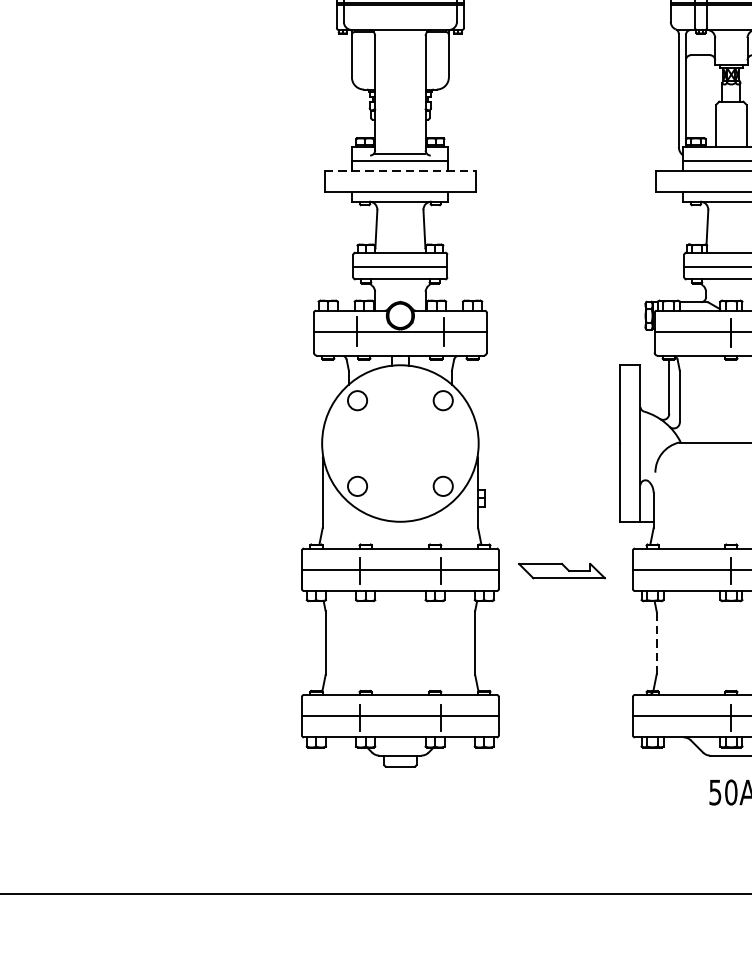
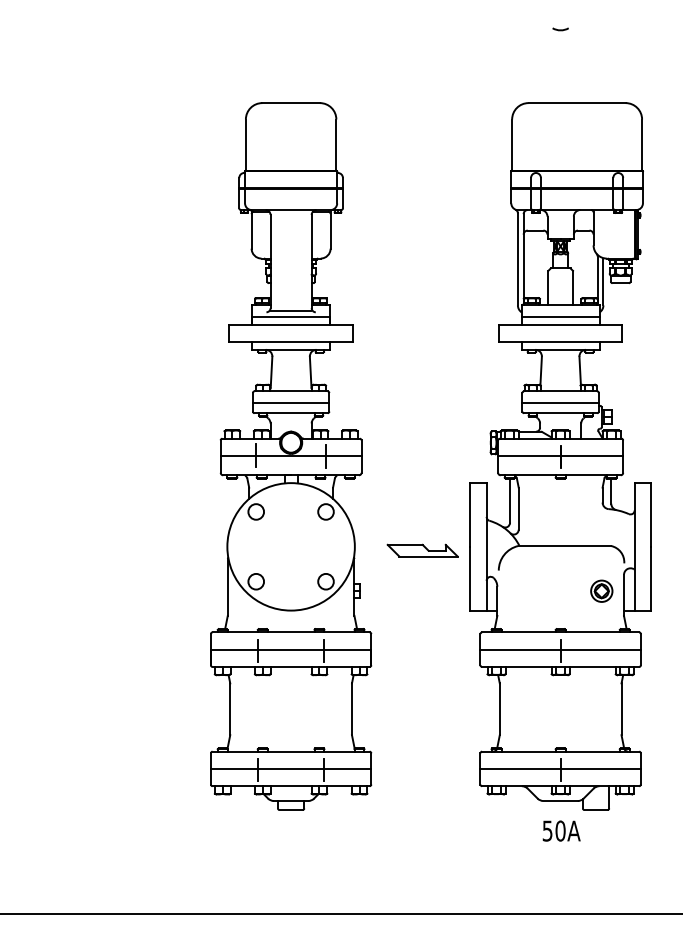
line: (400, 171) -> (291, 325), dashed -> solid
part: (561, 570) -> (422, 550), moved
line: (656, 643) -> (499, 709), dashed -> solid

